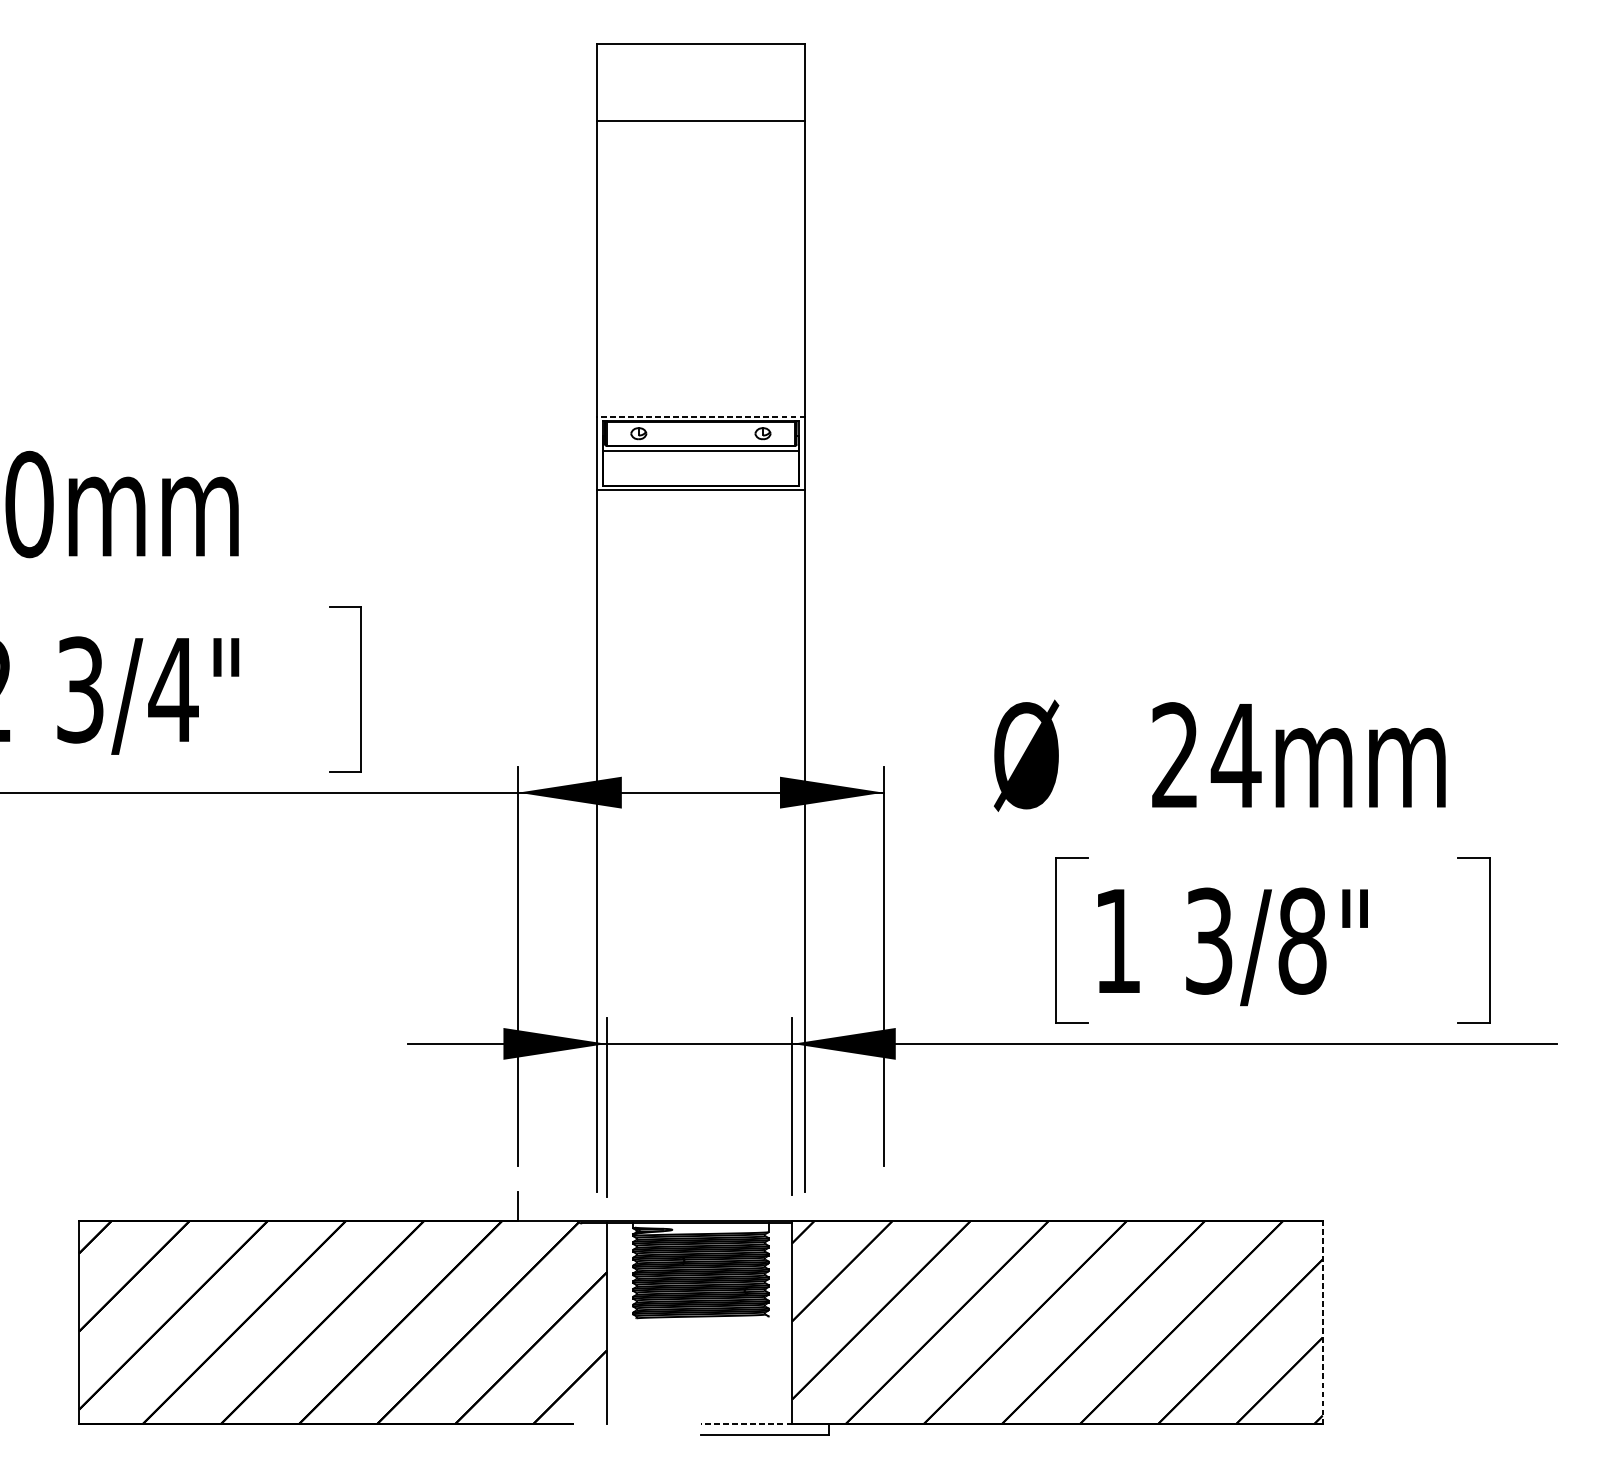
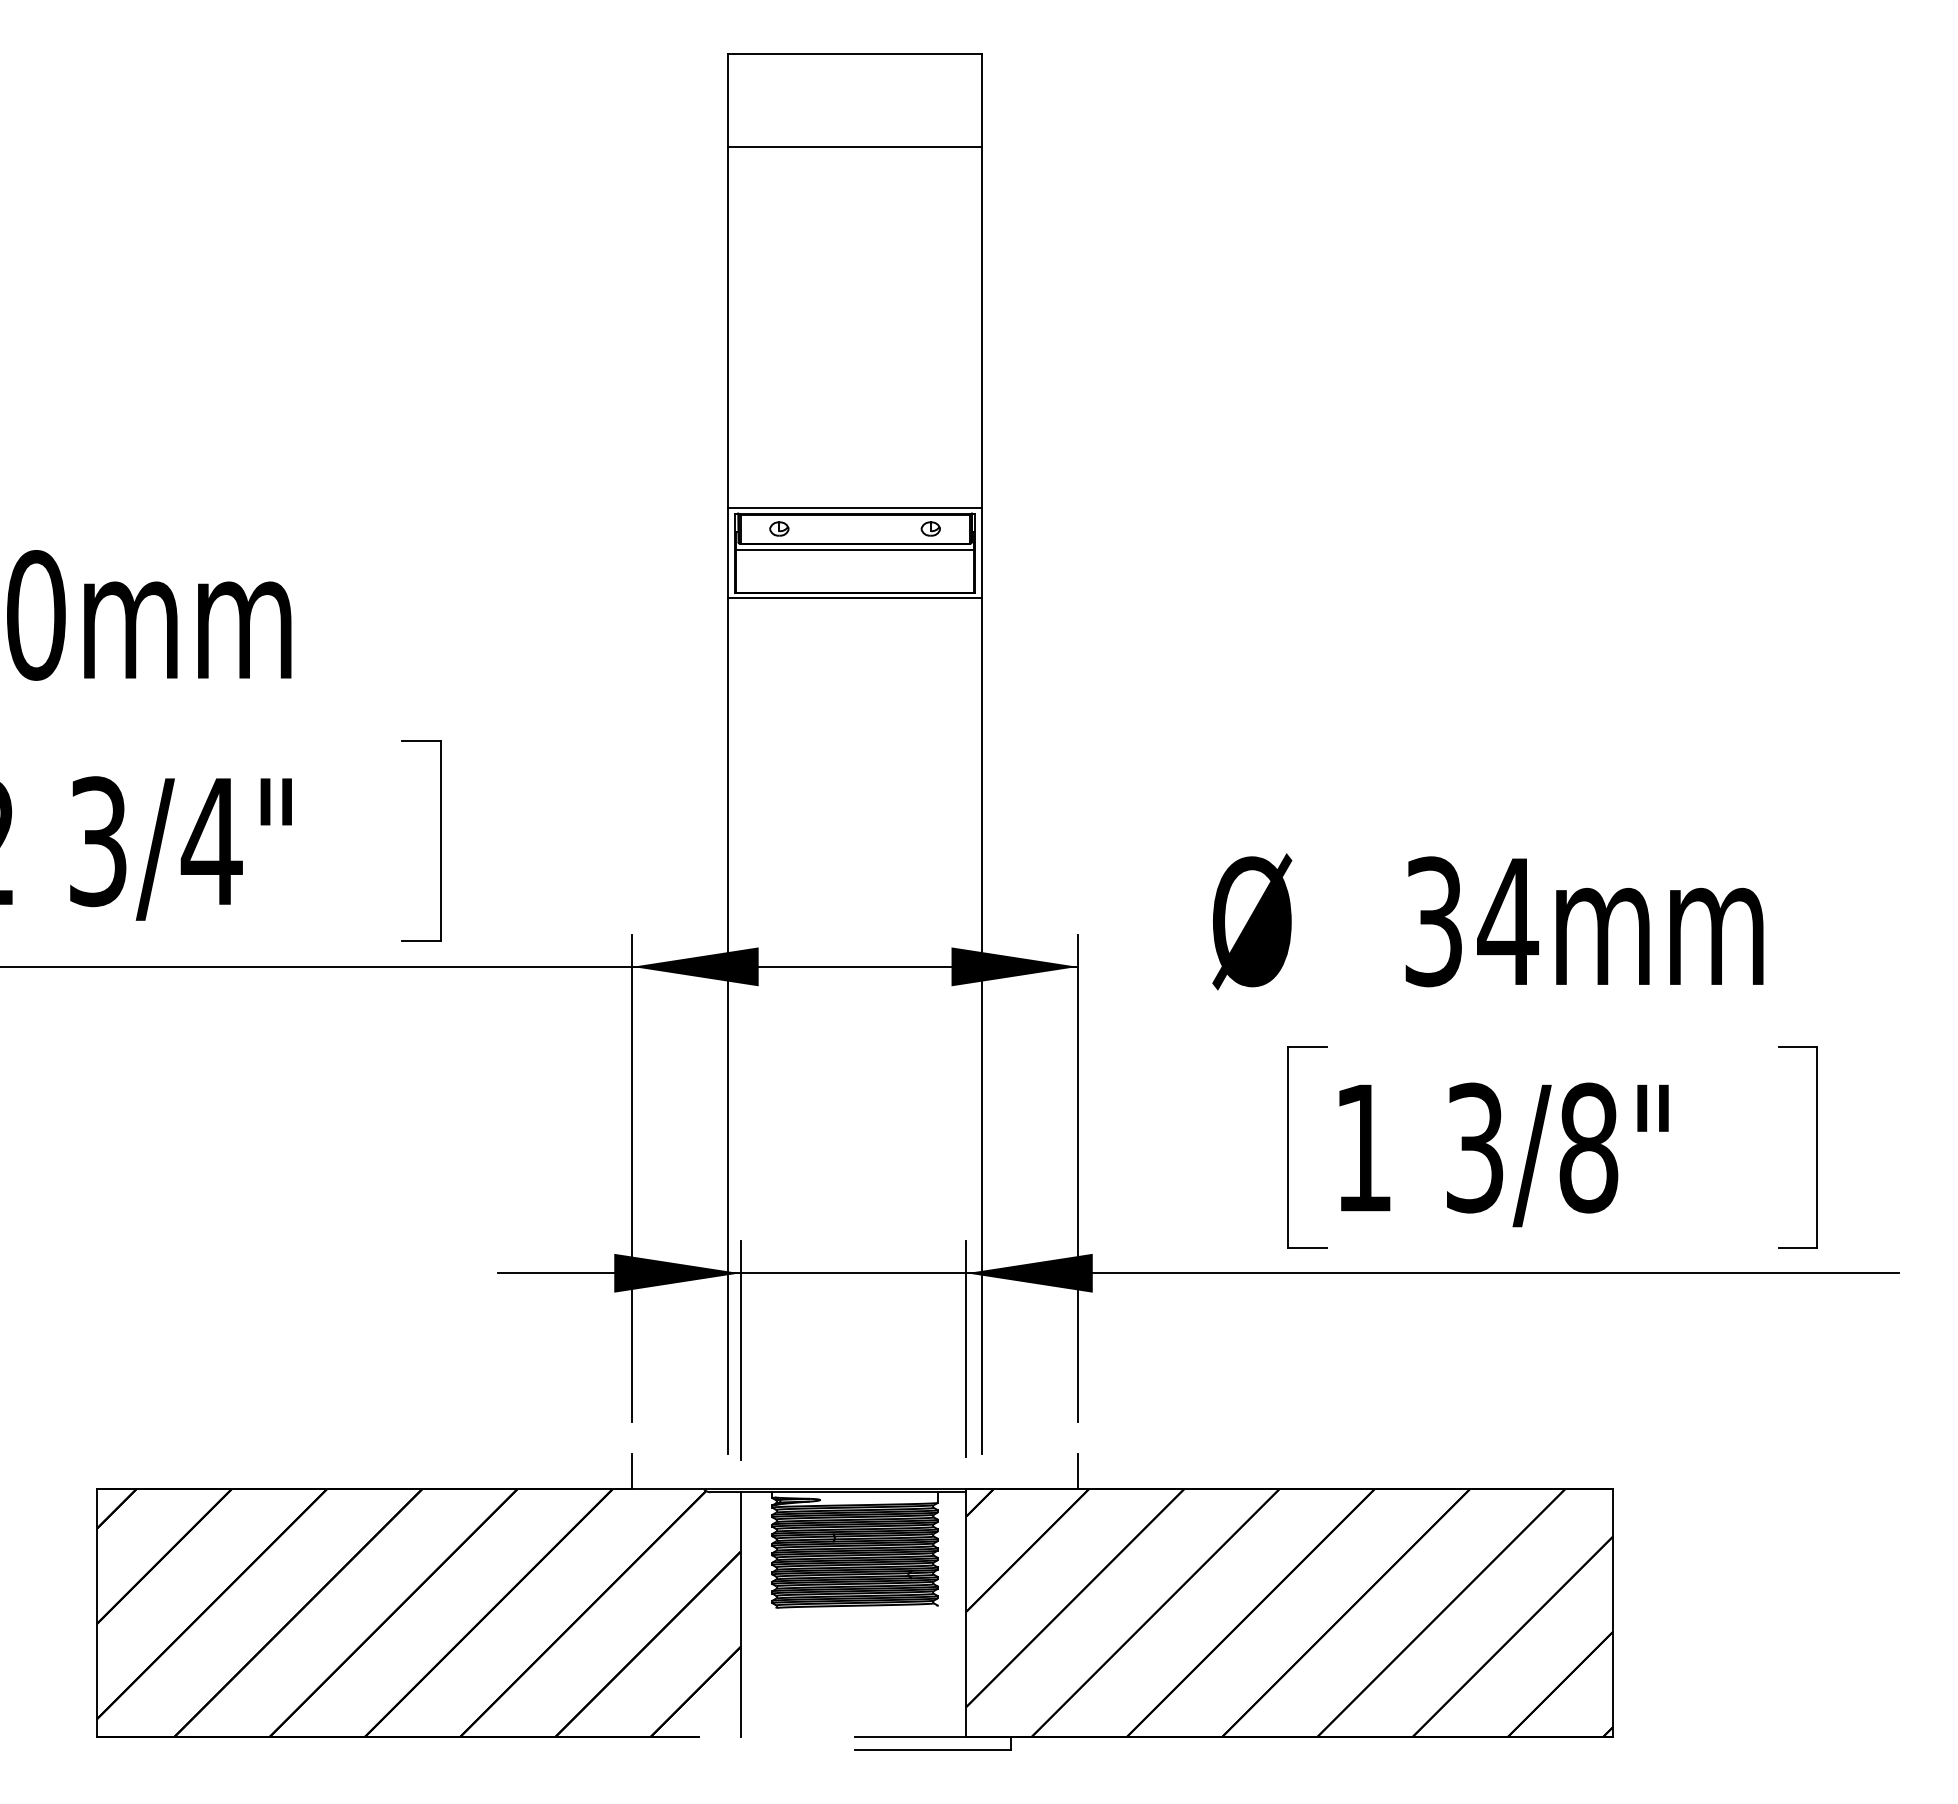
line: (700, 416) -> (854, 508), dashed -> solid
text: (1175, 755) -> (1433, 921), 24mm -> 34mm
line: (883, 1206) -> (1077, 1471), added
line: (1322, 1322) -> (1613, 1612), dashed -> solid
line: (746, 1424) -> (910, 1737), dashed -> solid

